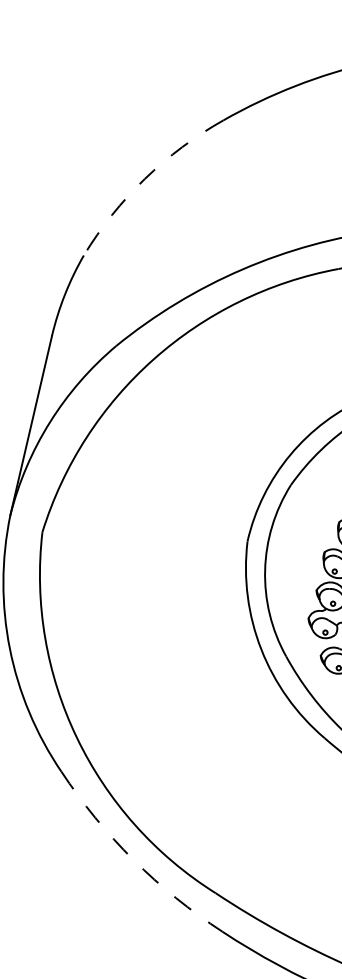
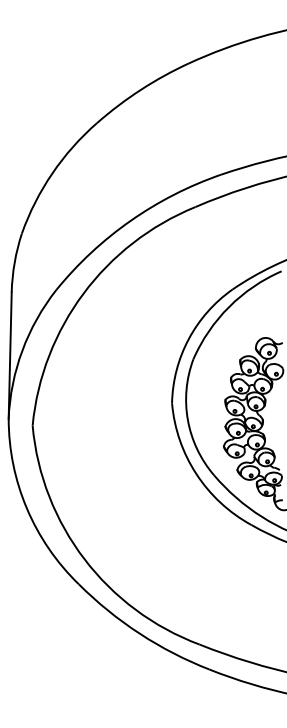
arc: (145, 179) -> (52, 173), dashed -> solid
arc: (133, 859) -> (139, 633), dashed -> solid

